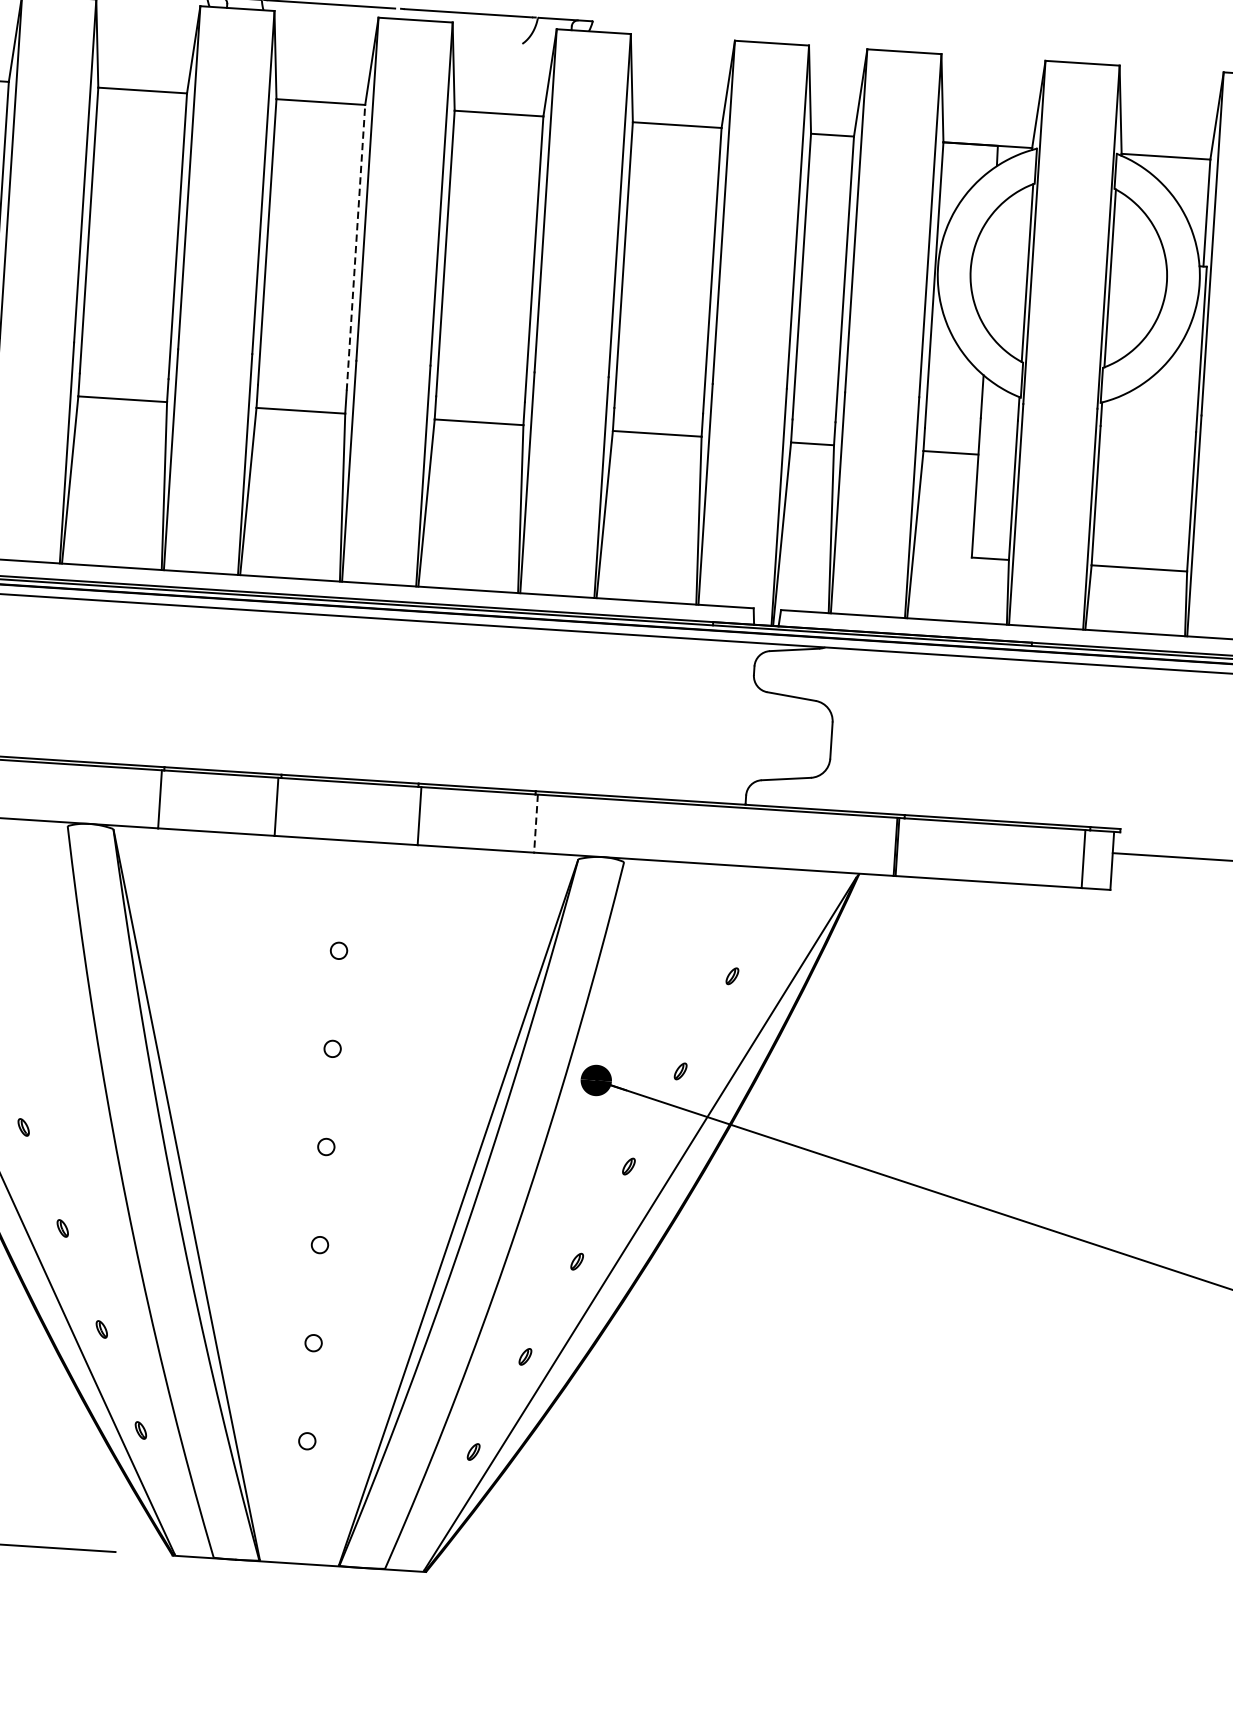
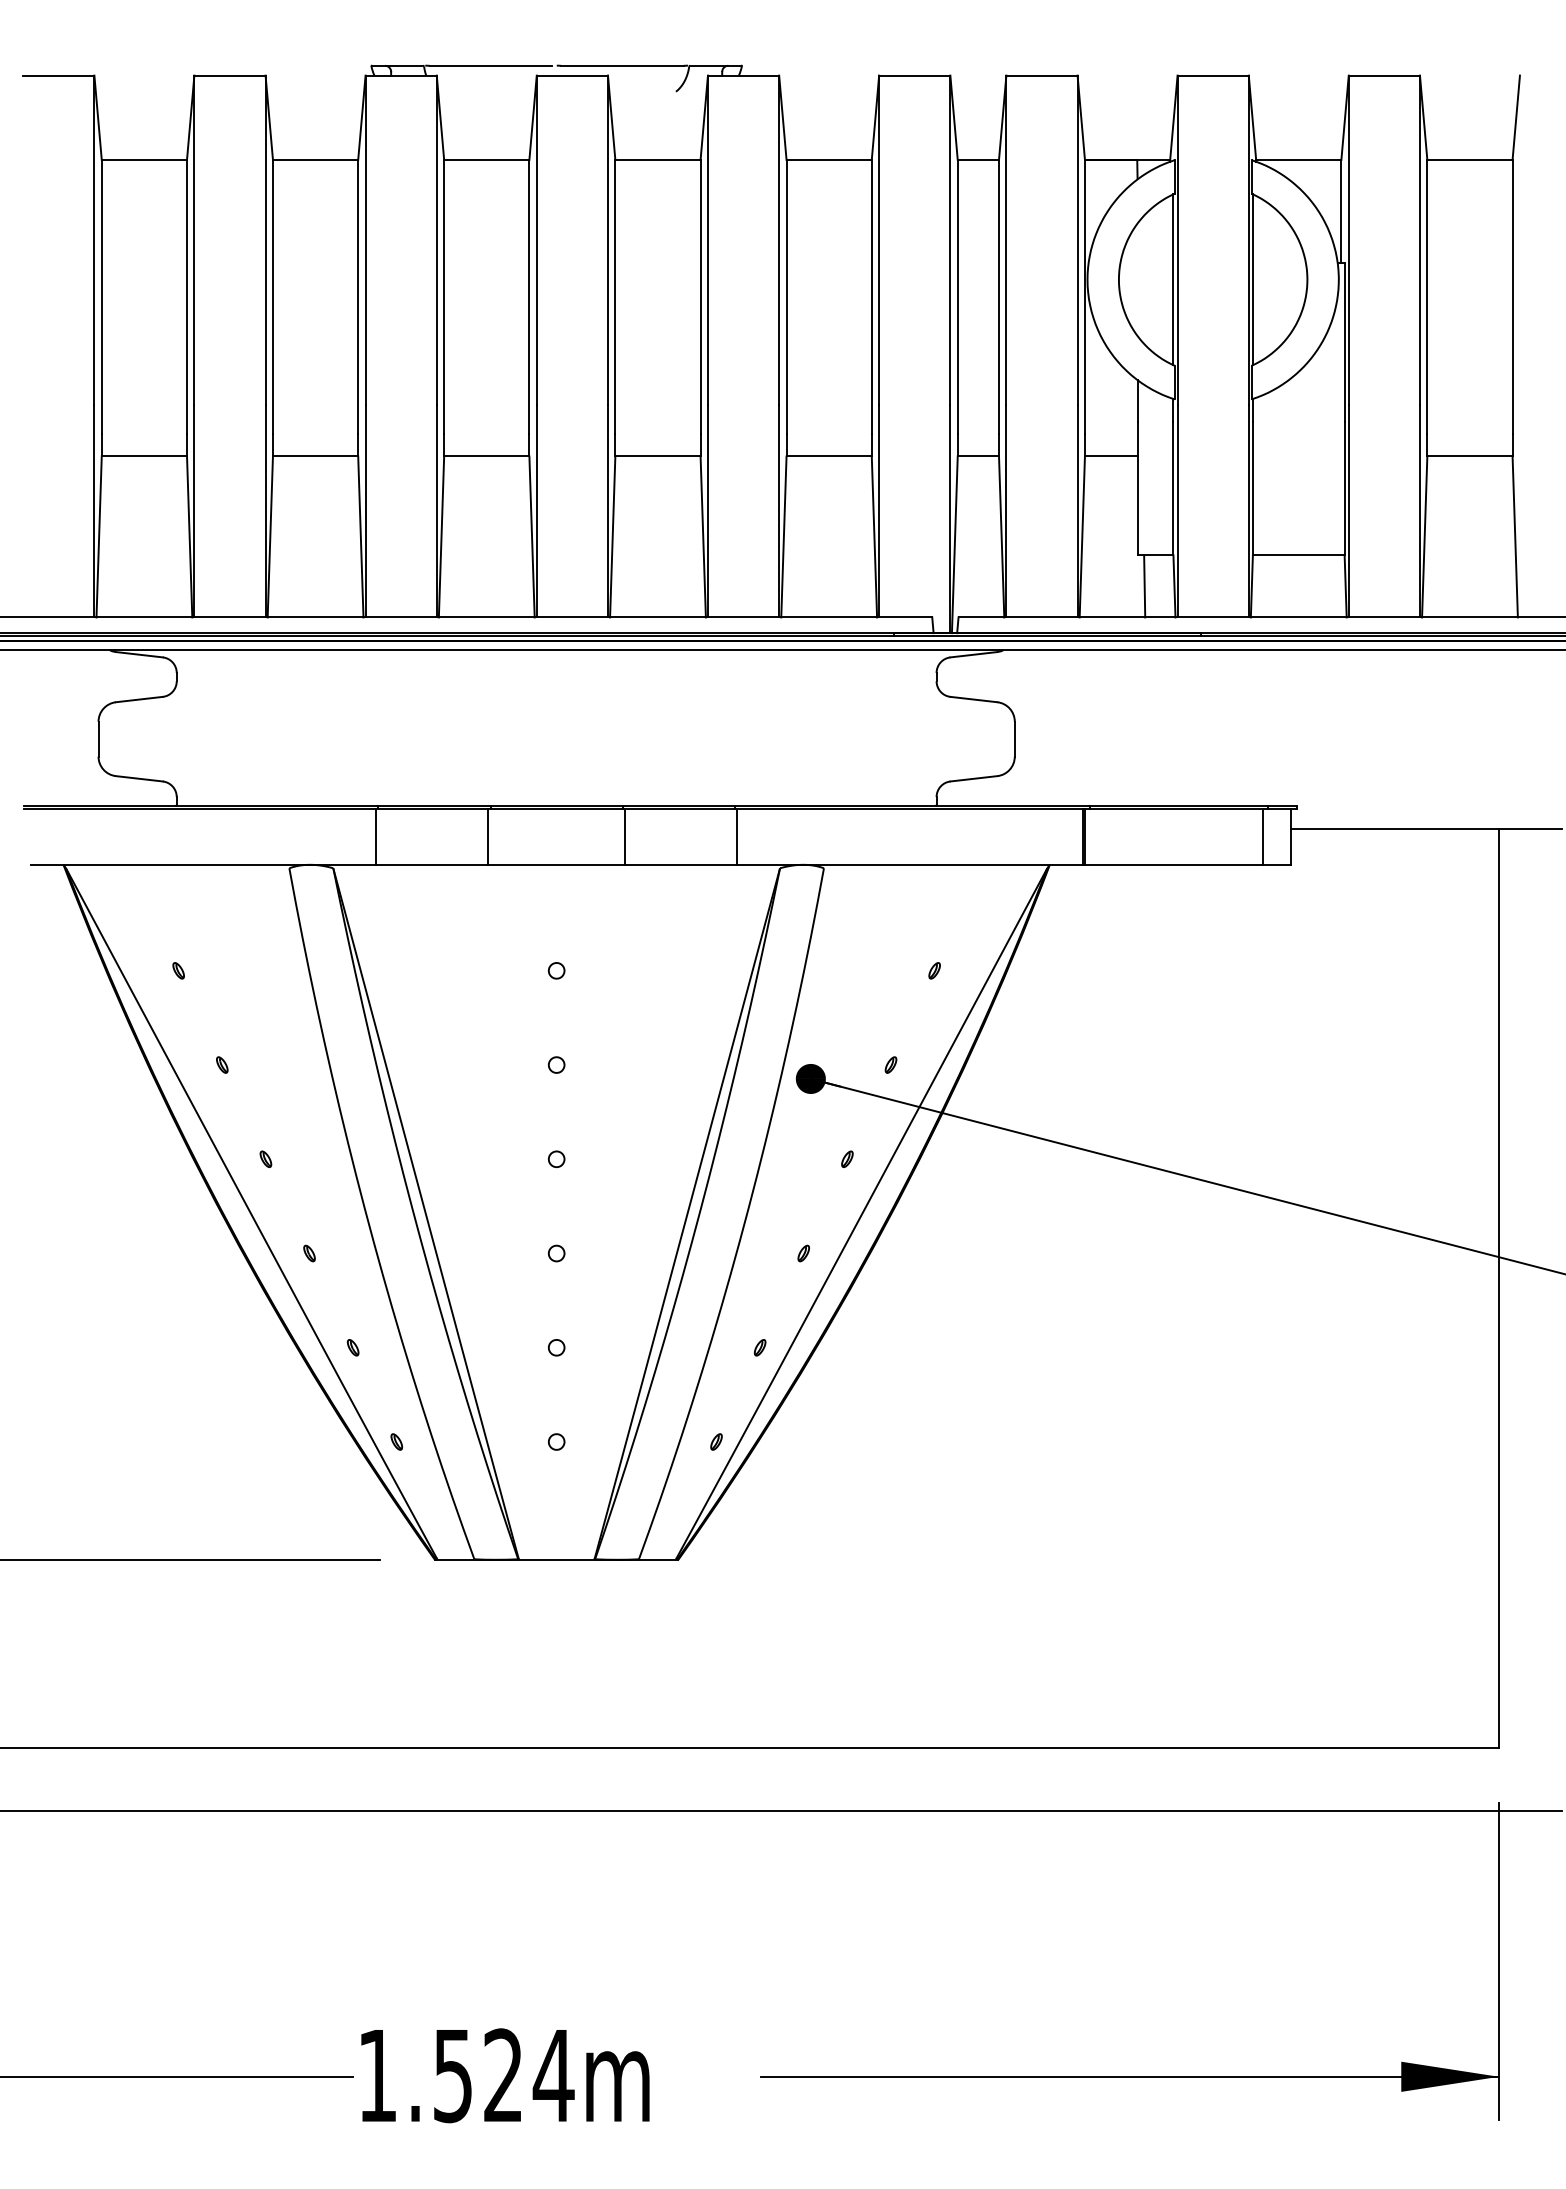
line: (356, 247) -> (529, 296), dashed -> solid
line: (976, 590) -> (1144, 586), added
line: (536, 823) -> (737, 836), dashed -> solid

